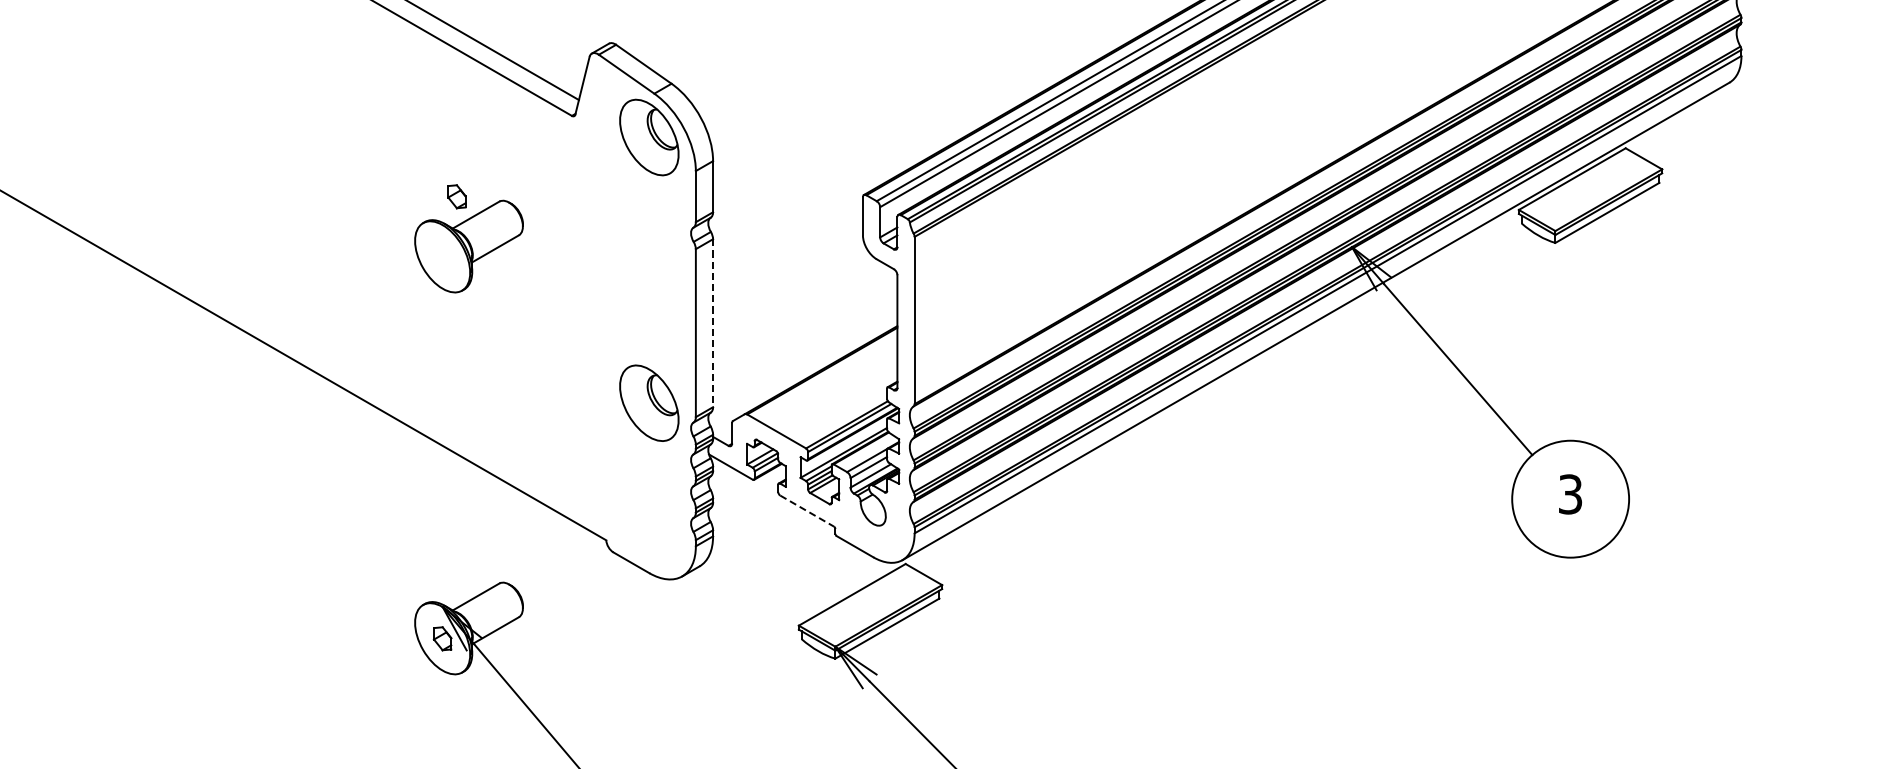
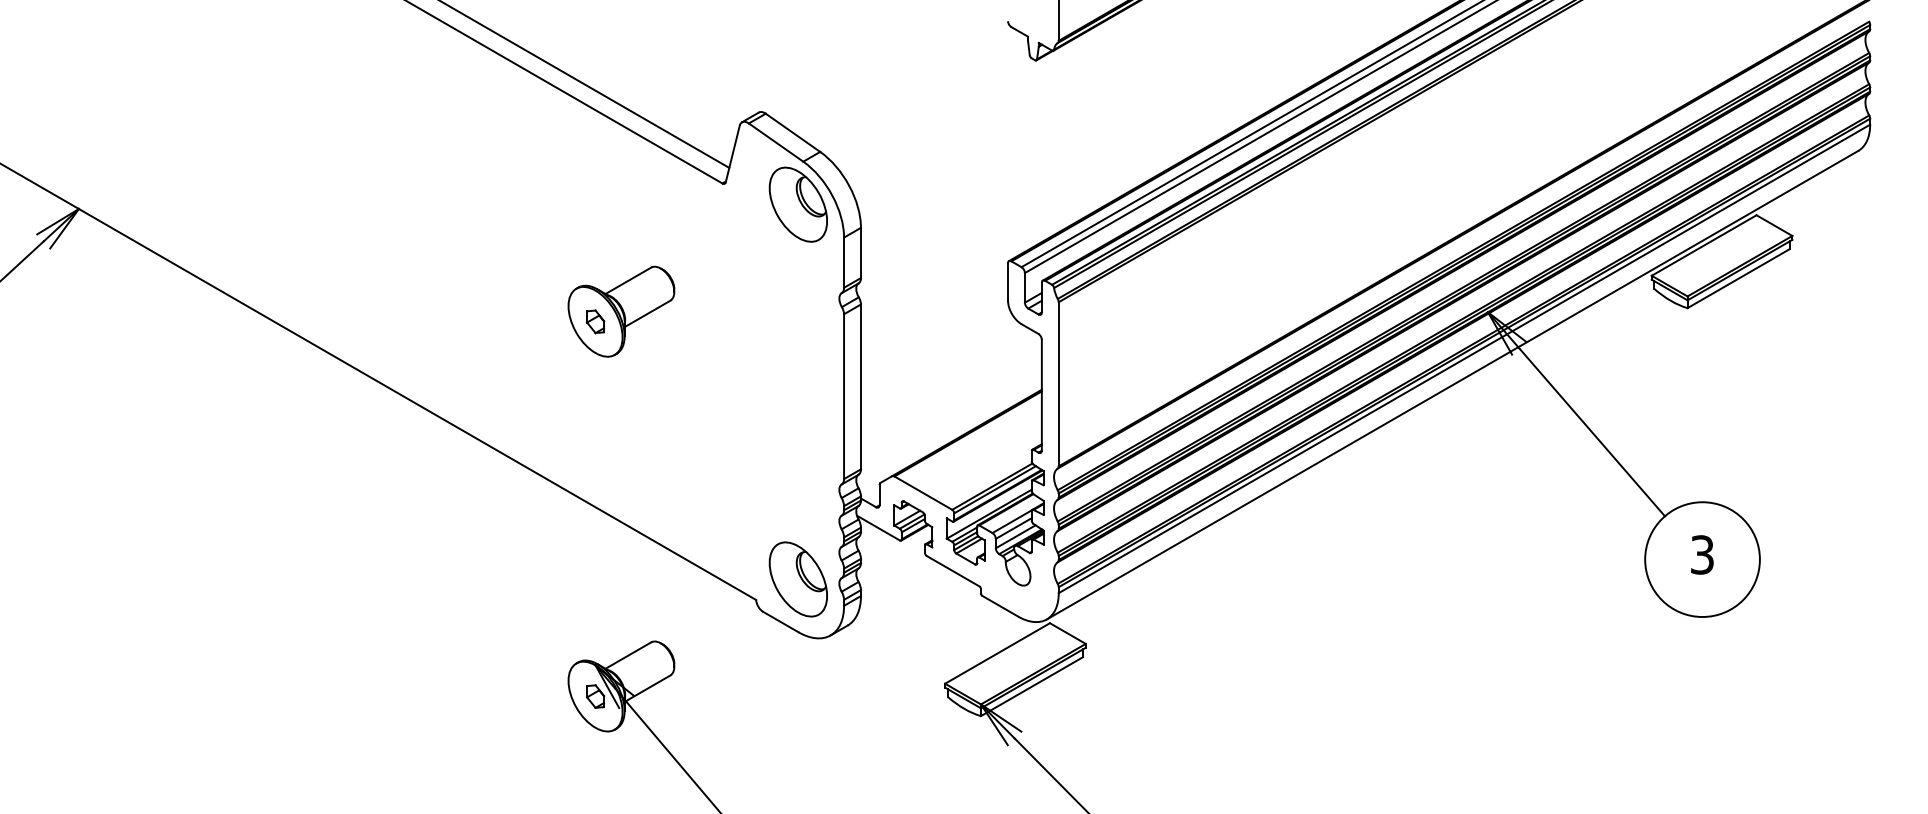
part: (456, 196) -> (595, 321), moved
line: (712, 323) -> (860, 387), dashed -> solid
part: (648, 403) -> (797, 579), moved
line: (807, 511) -> (953, 571), dashed -> solid

